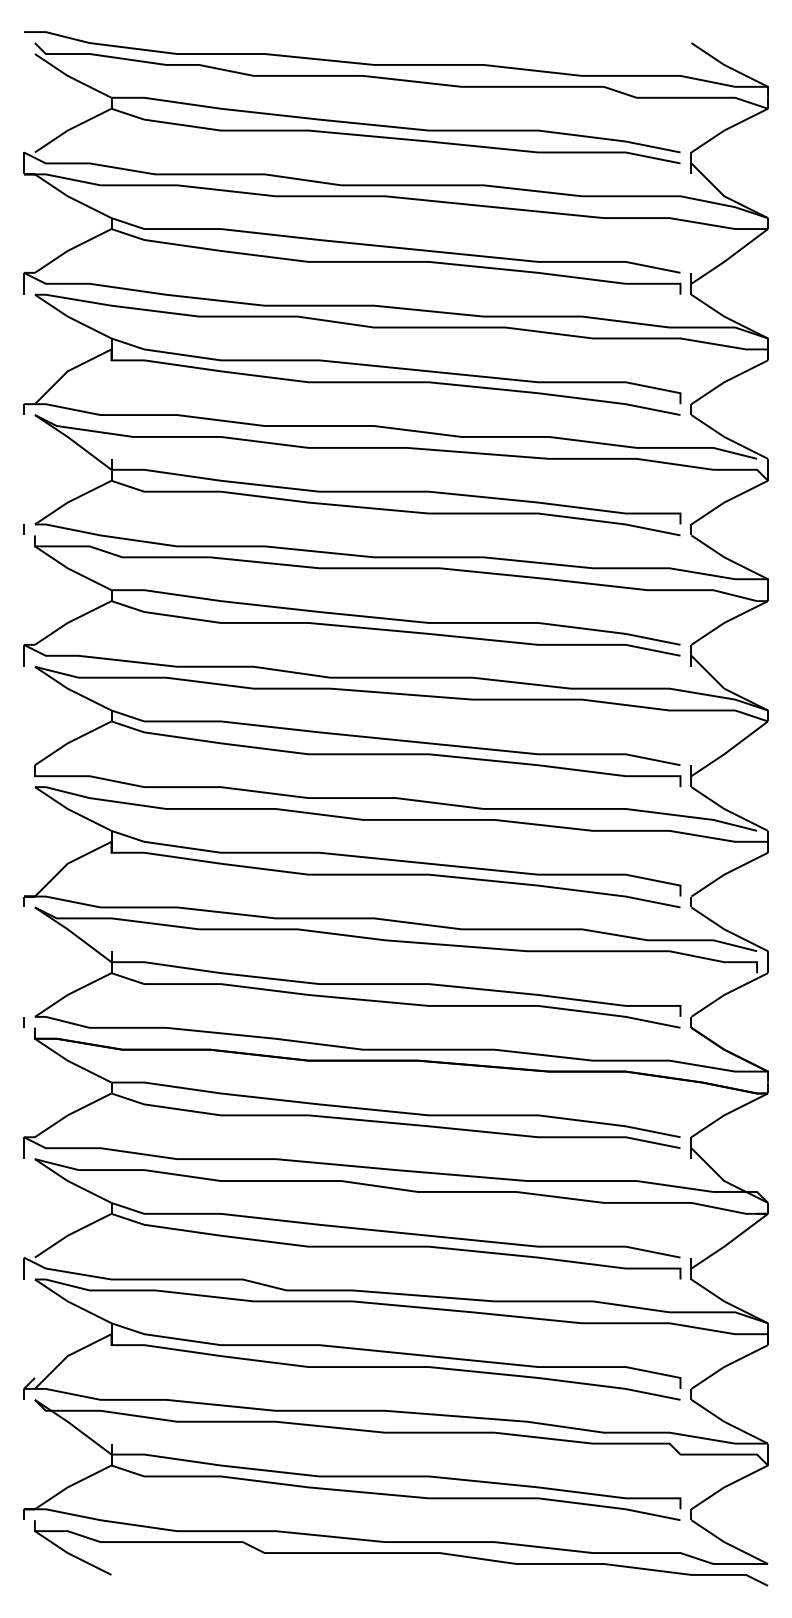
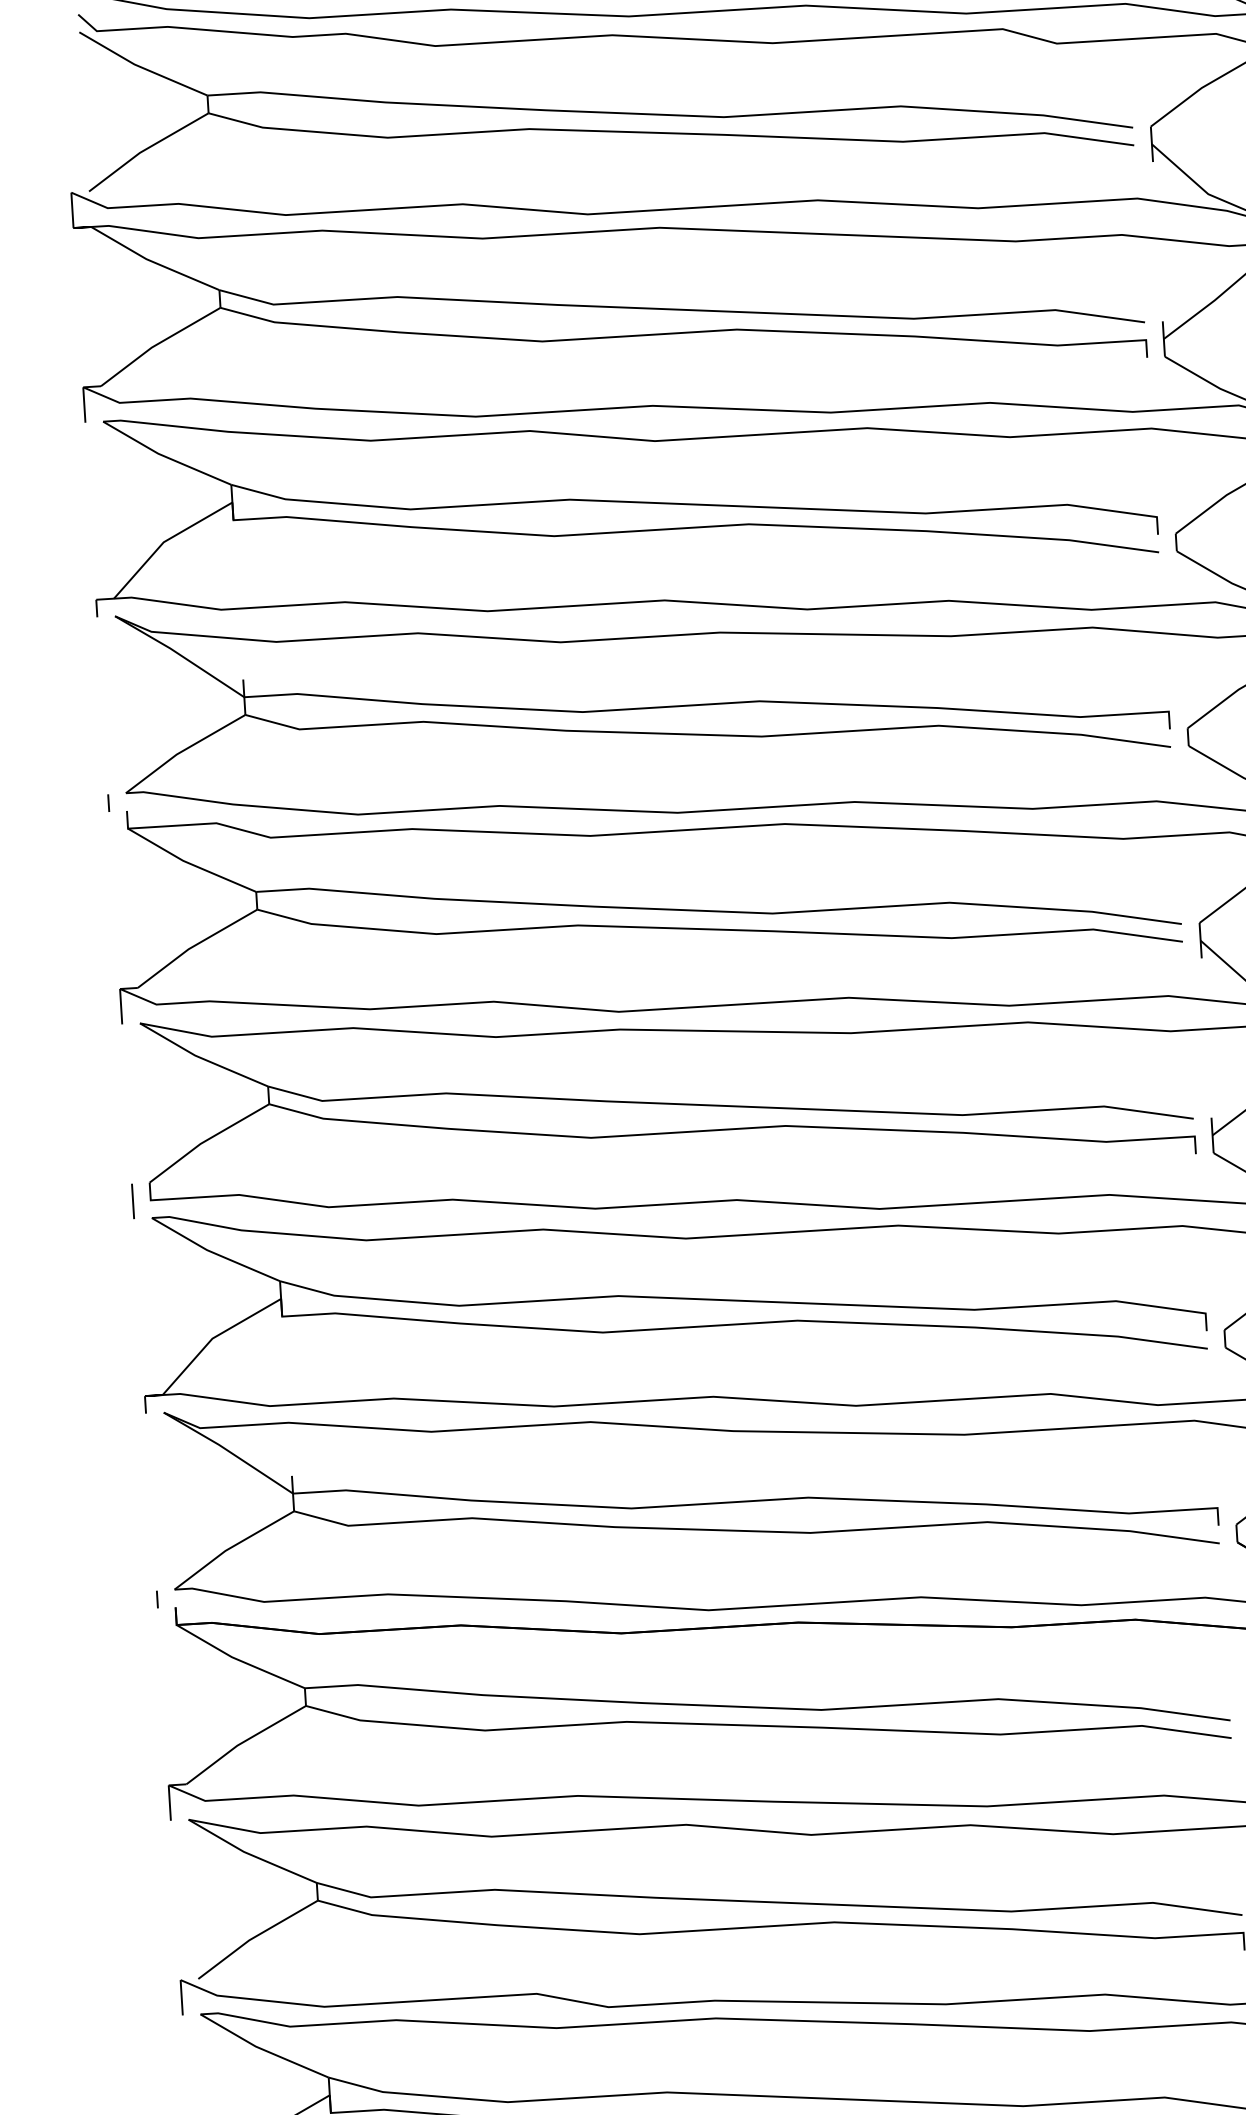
line: (23, 775) -> (132, 1200), added

